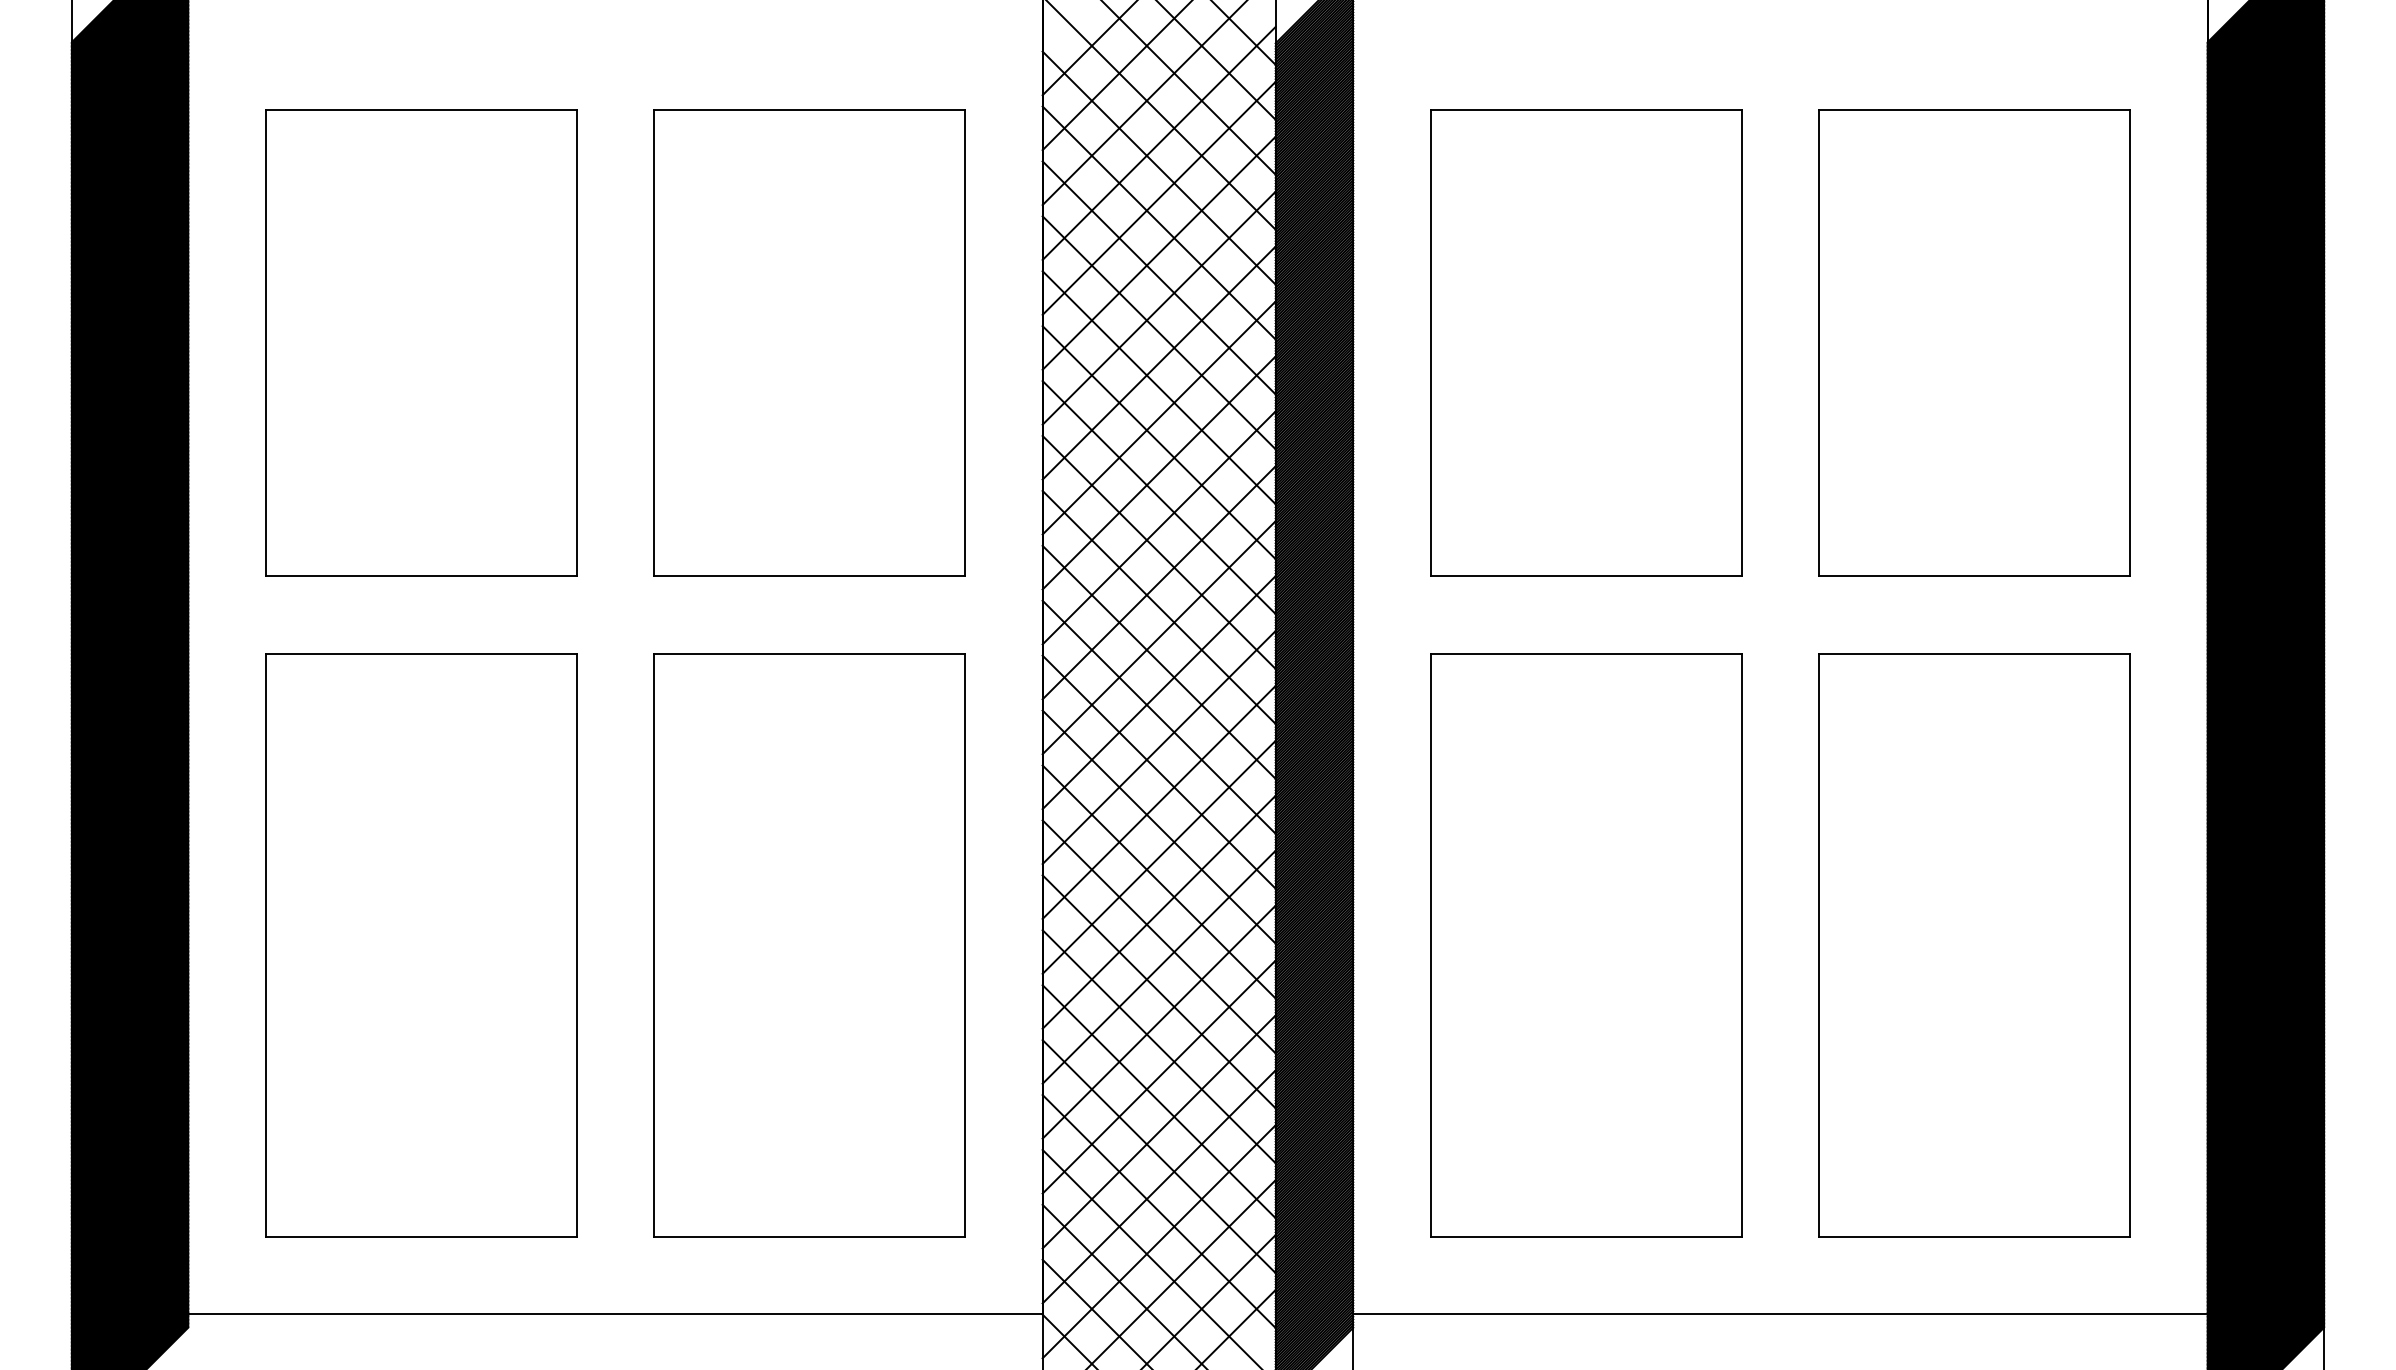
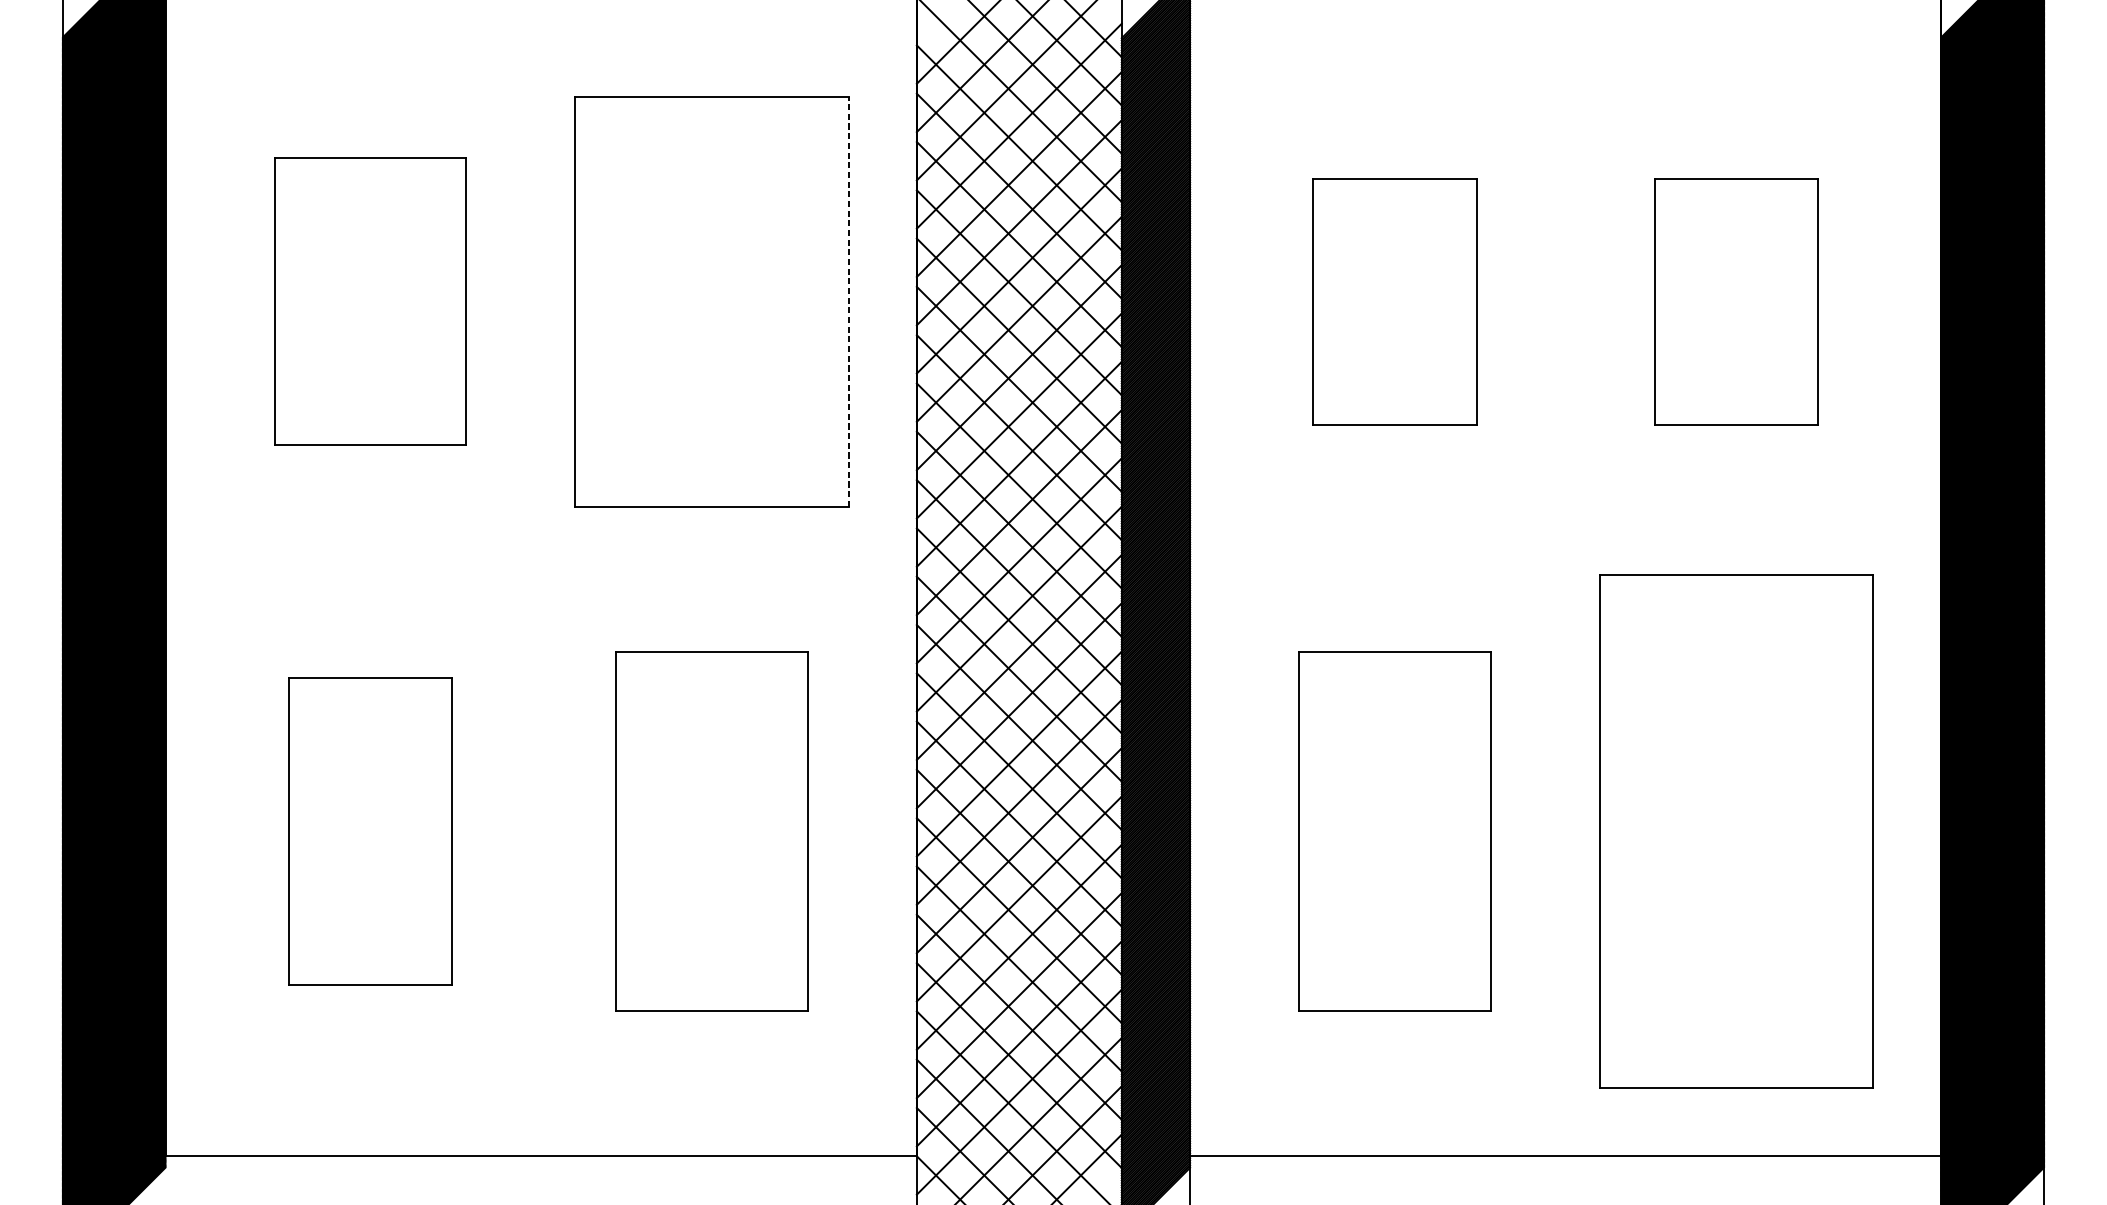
part: (421, 342) -> (370, 301), size x0.7
part: (1586, 342) -> (1395, 301), size x0.6
part: (1974, 342) -> (1736, 301), size x0.6
line: (964, 343) -> (848, 302), solid -> dashed
part: (421, 945) -> (370, 831), size x0.6
part: (809, 945) -> (711, 831), size x0.7
part: (1586, 945) -> (1395, 831), size x0.7

